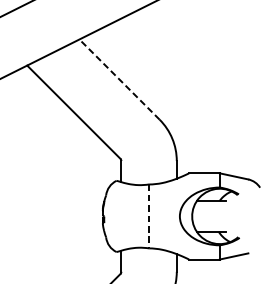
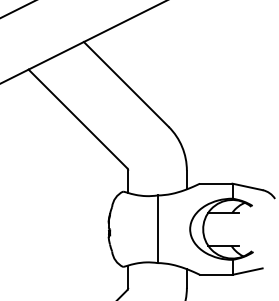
line: (118, 79) -> (125, 84), dashed -> solid
line: (149, 216) -> (157, 229), dashed -> solid

